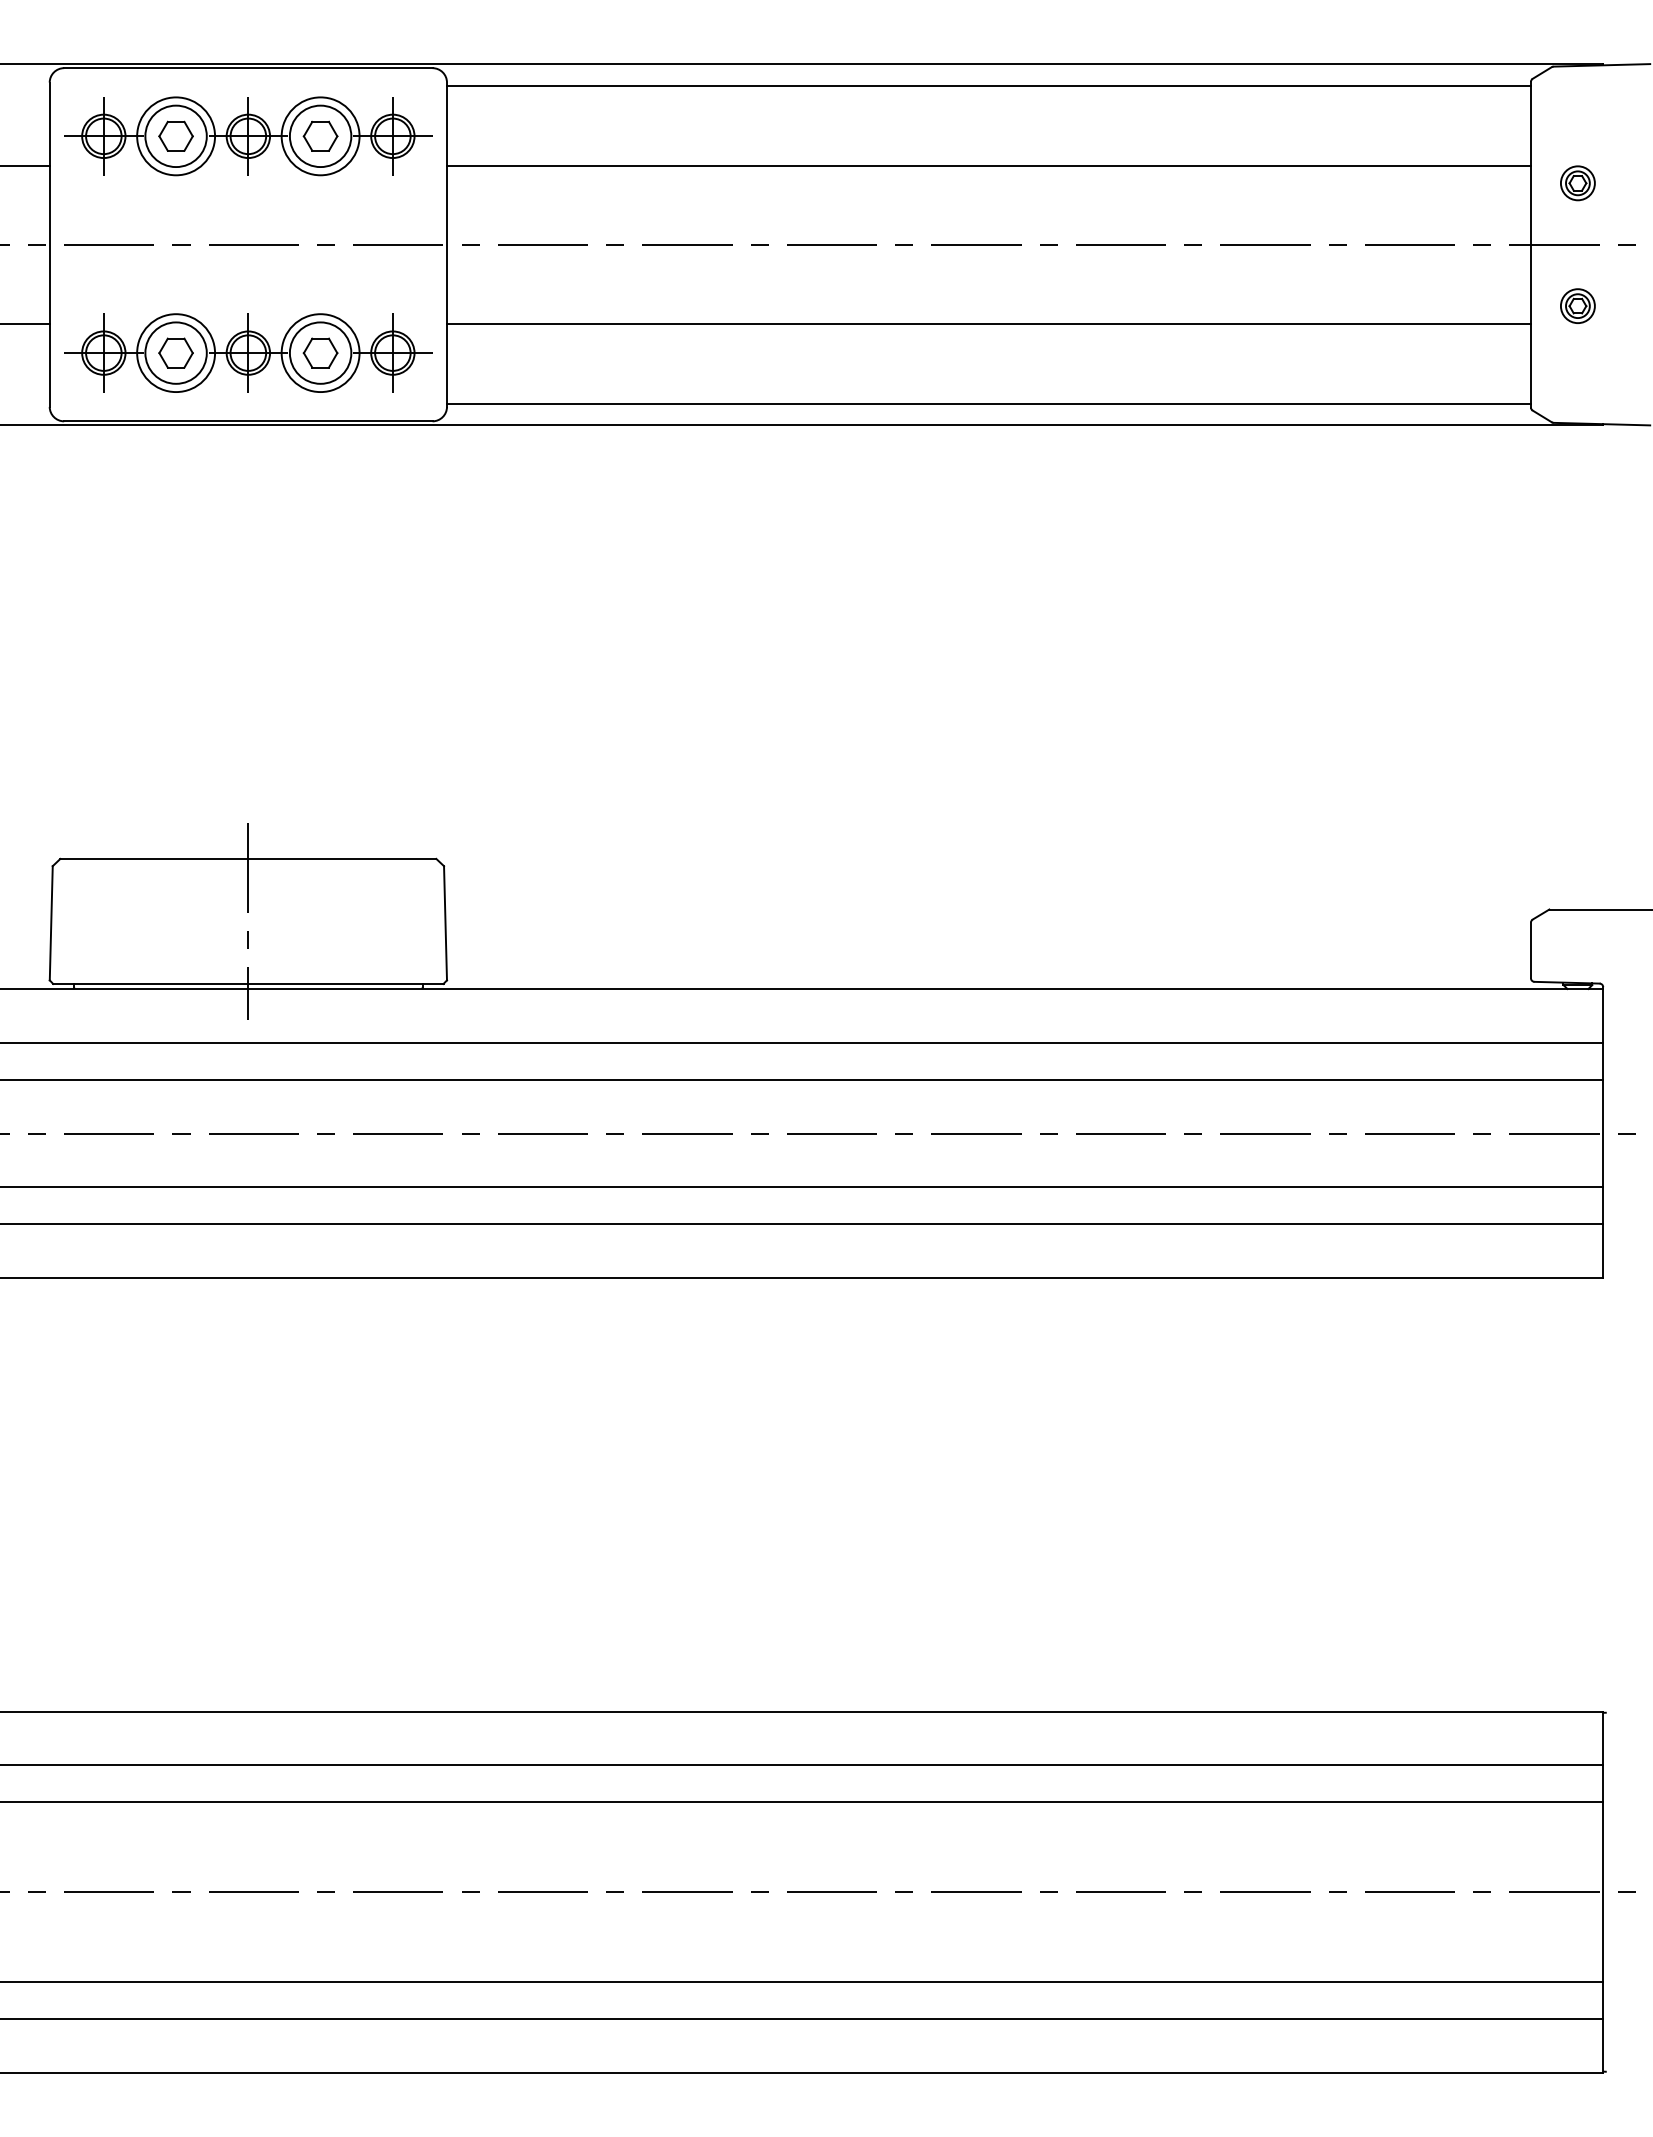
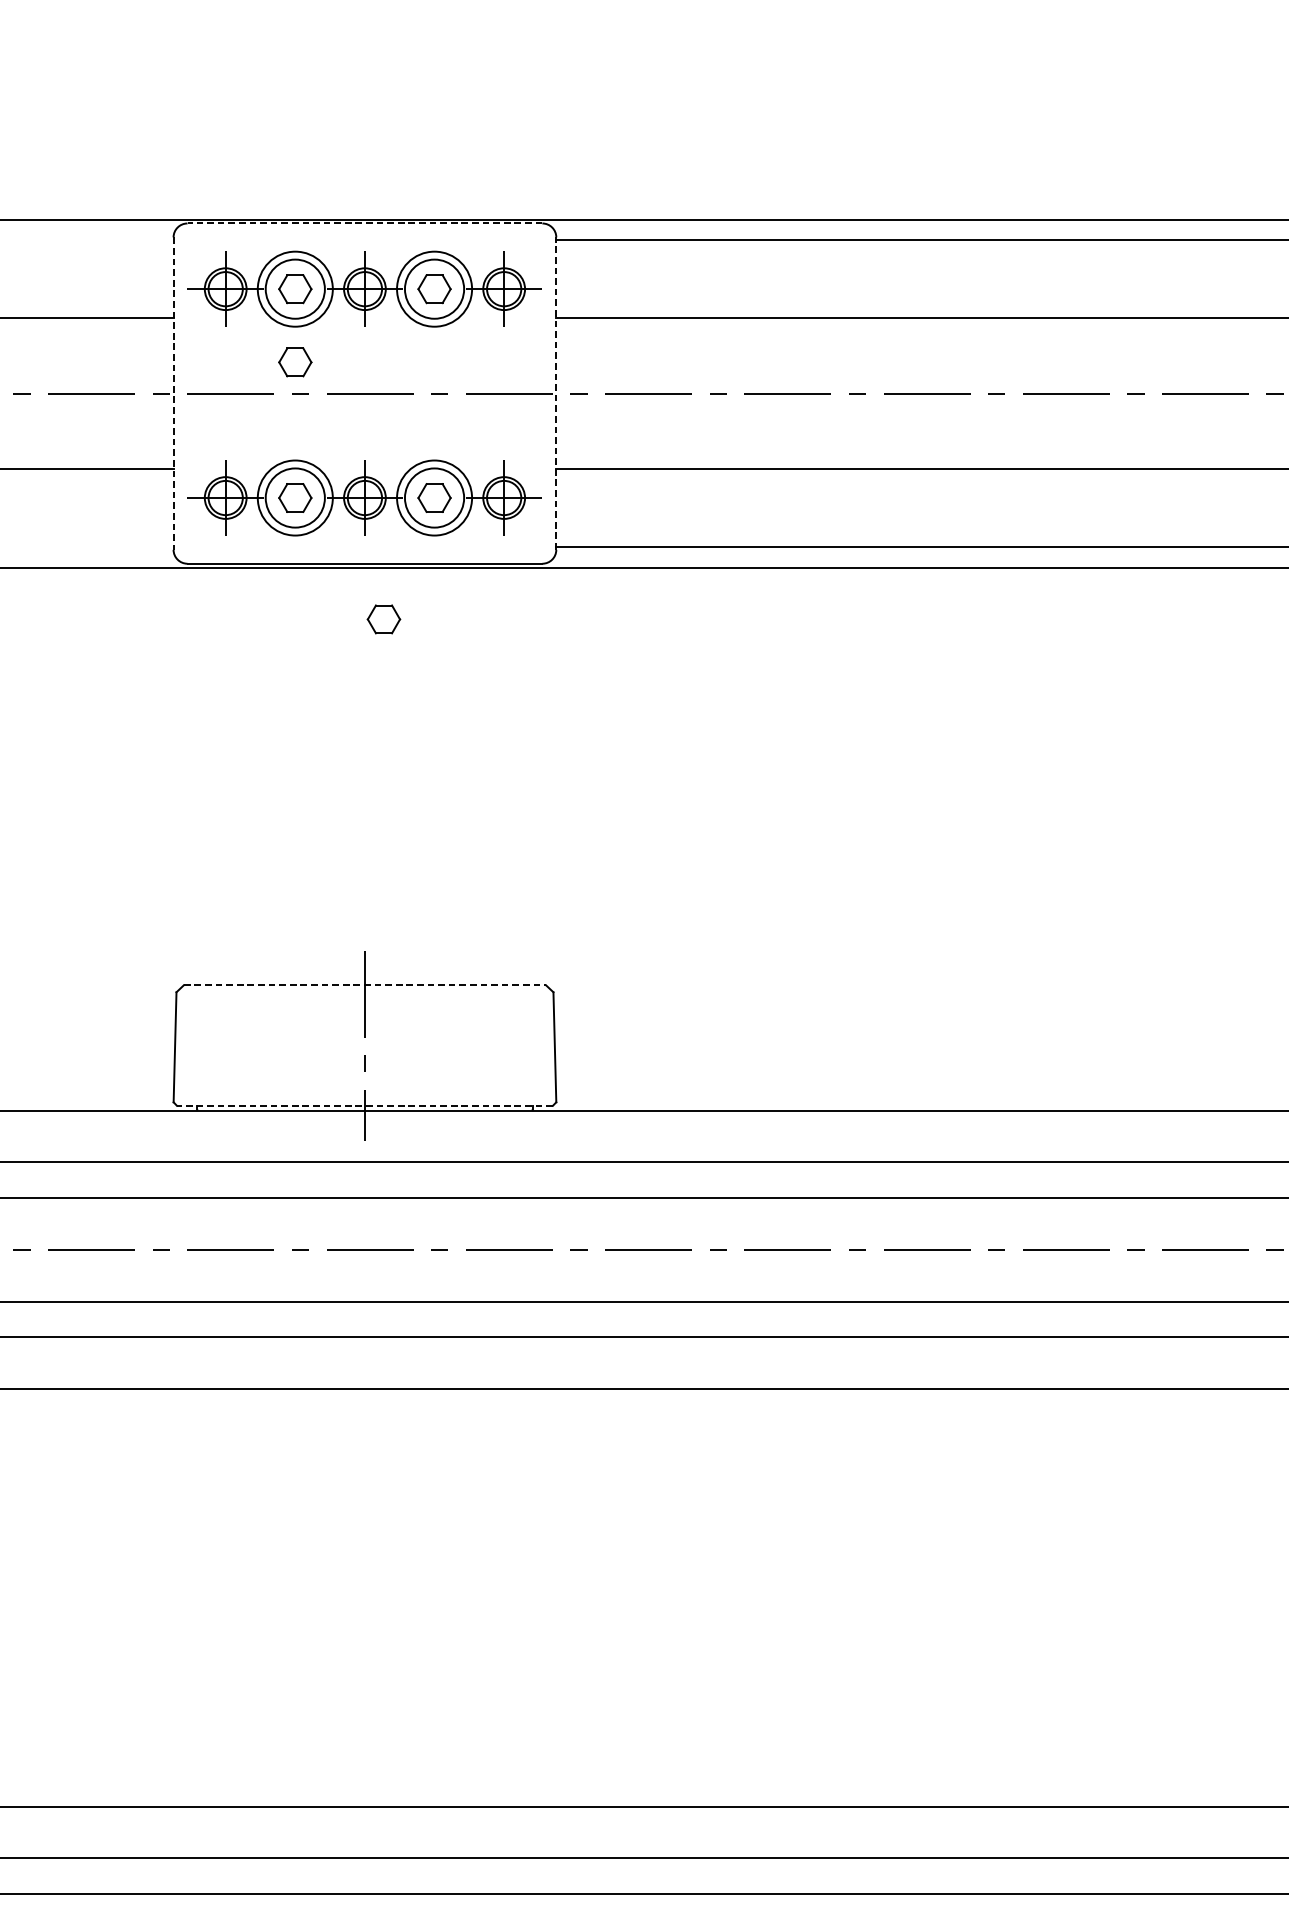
line: (247, 68) -> (364, 223), solid -> dashed
part: (175, 211) -> (294, 361), added
line: (447, 244) -> (556, 393), solid -> dashed
line: (49, 245) -> (173, 394), solid -> dashed
part: (267, 478) -> (383, 618), added
line: (248, 858) -> (365, 984), solid -> dashed
line: (247, 983) -> (364, 1105), solid -> dashed

